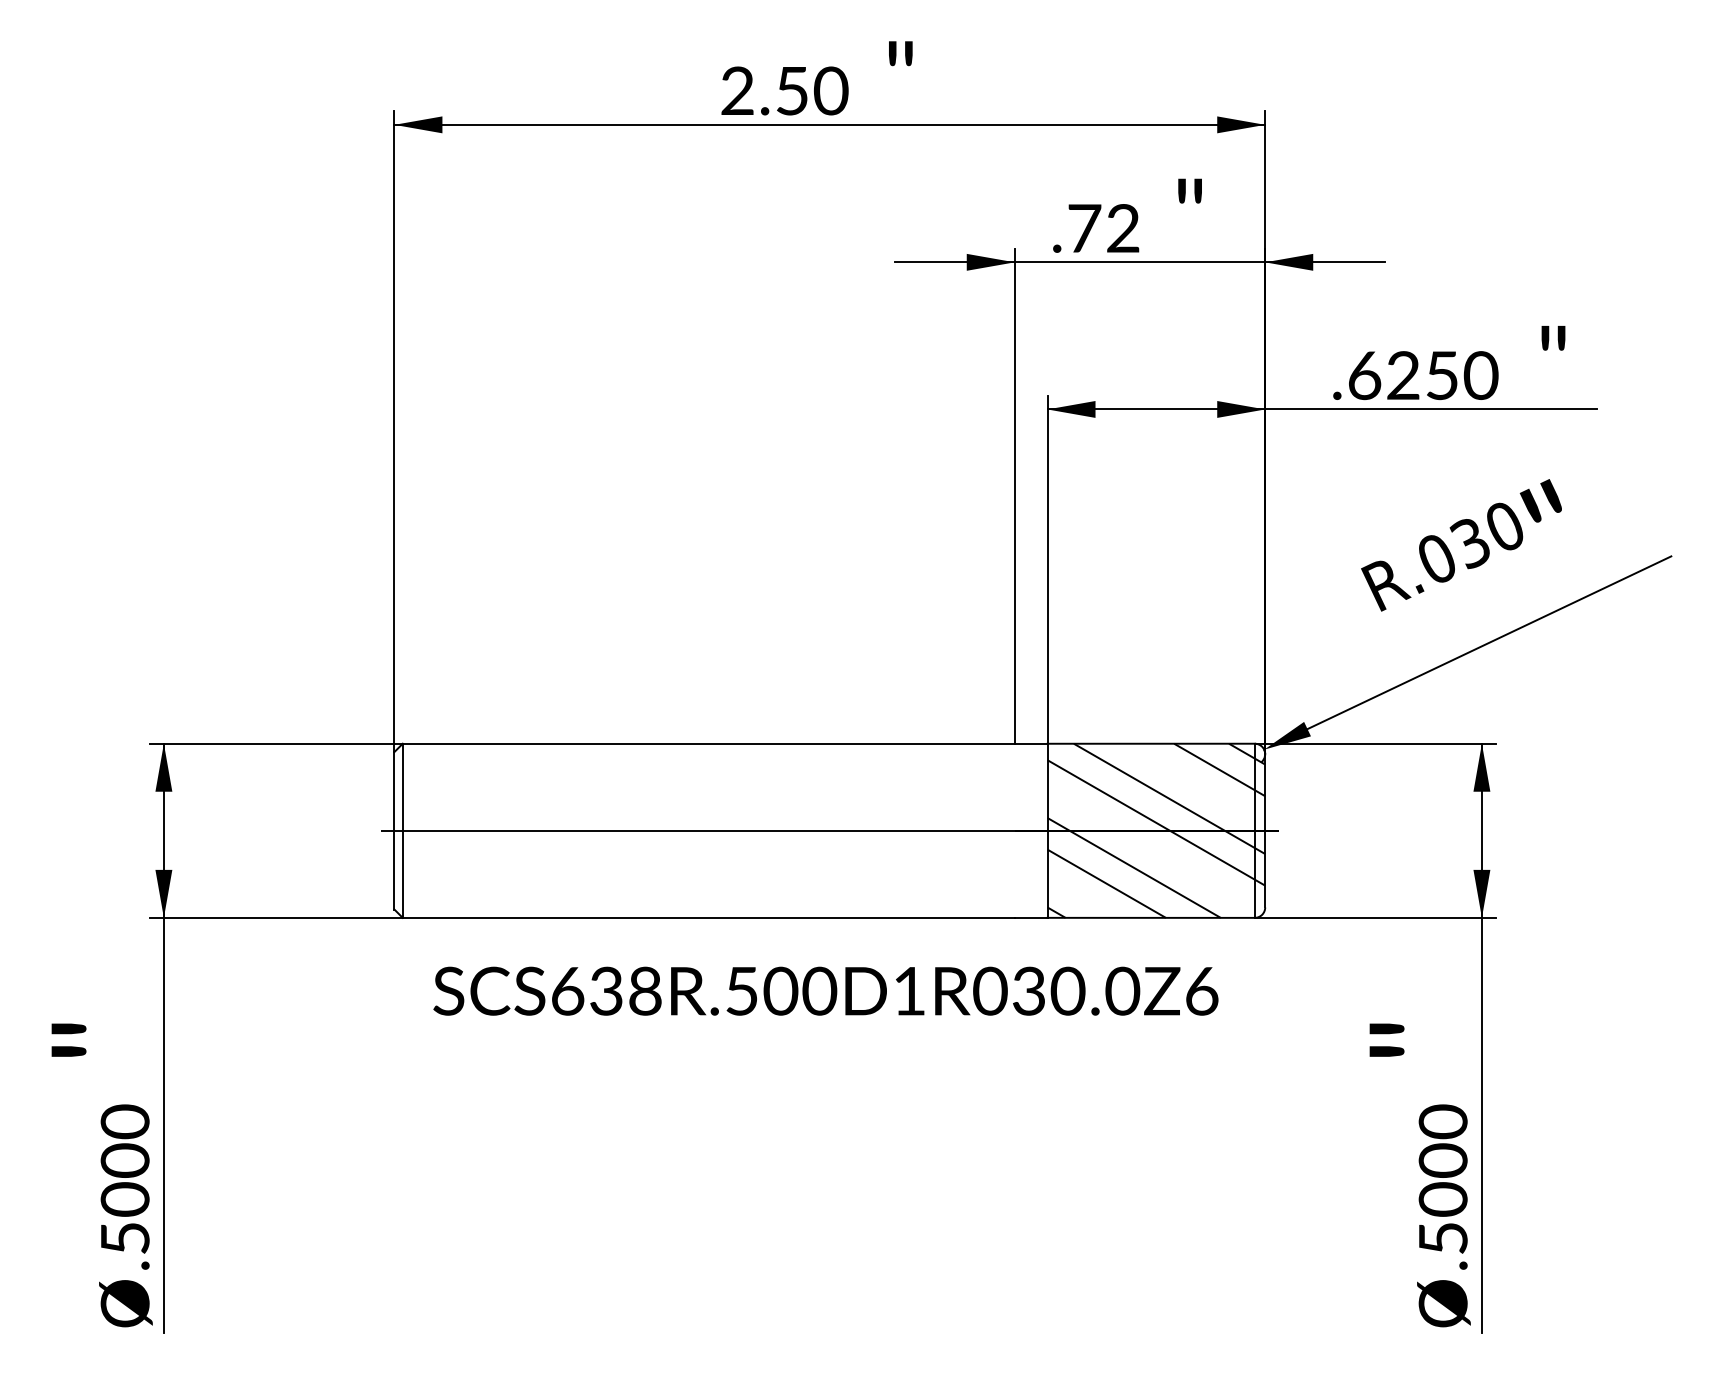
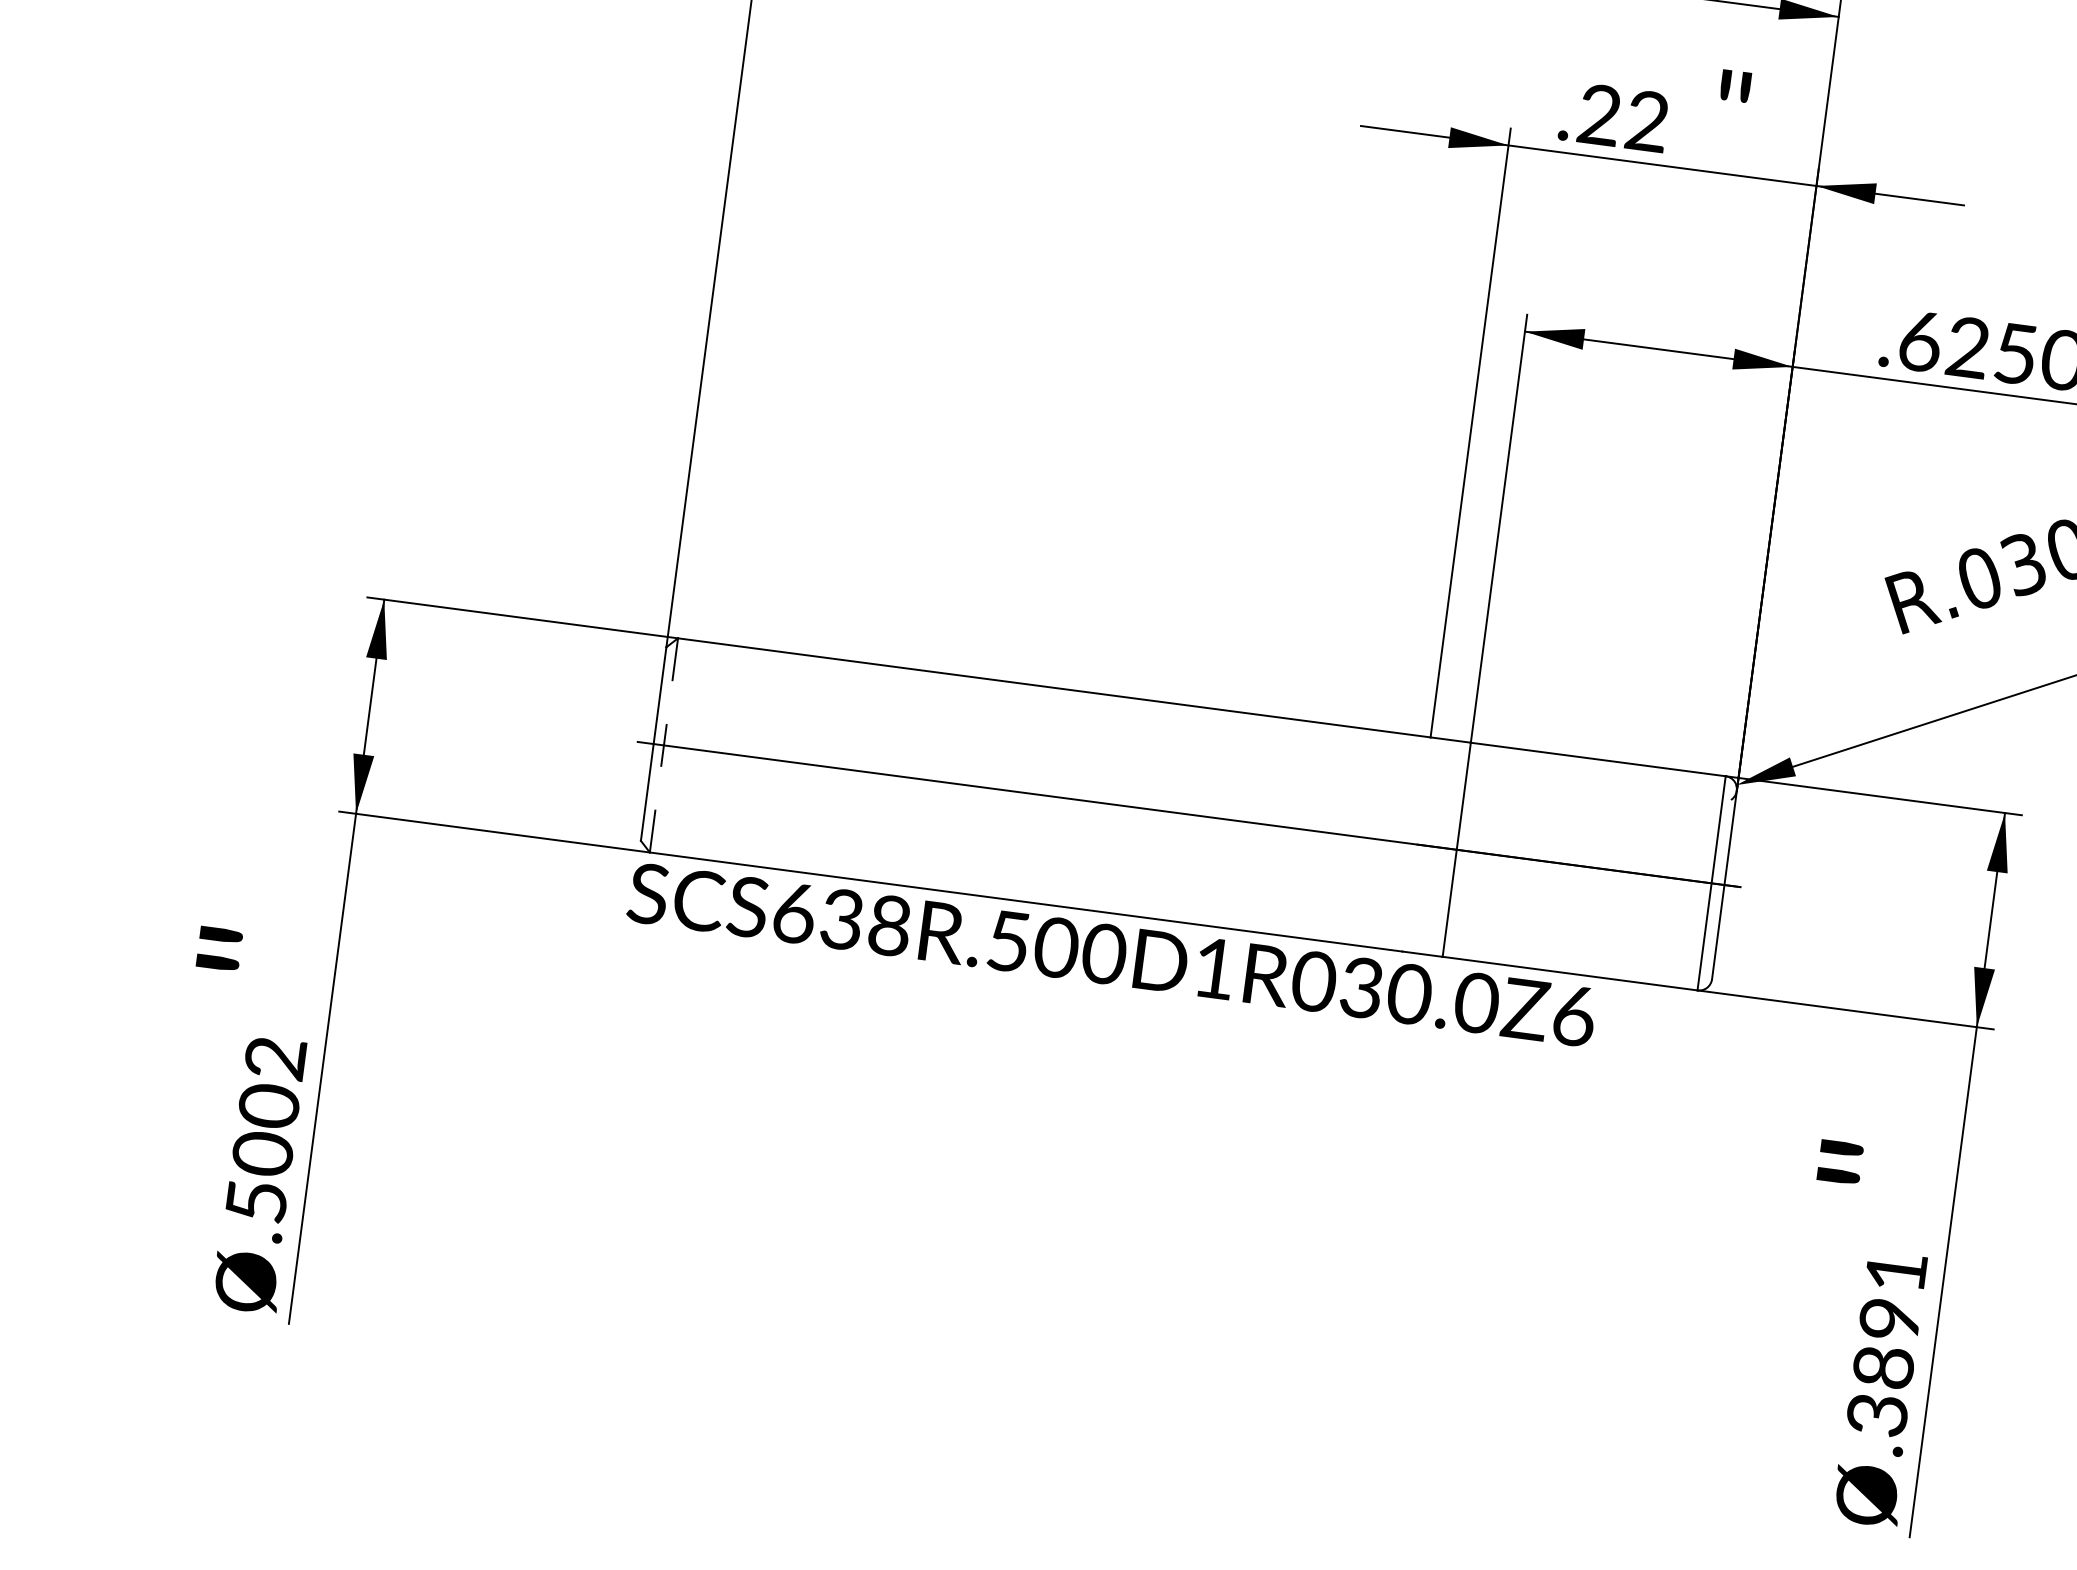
text: (1084, 228) -> (1599, 115), .72 -> .22
hatch: (1156, 830) -> (1590, 867), removed
line: (402, 831) -> (663, 746), solid -> dashed
text: (825, 990) -> (1111, 954), moved
text: (125, 1121) -> (275, 1057), .5000 -> .5002
text: (1442, 1179) -> (1886, 1342), .5000 -> .3891

